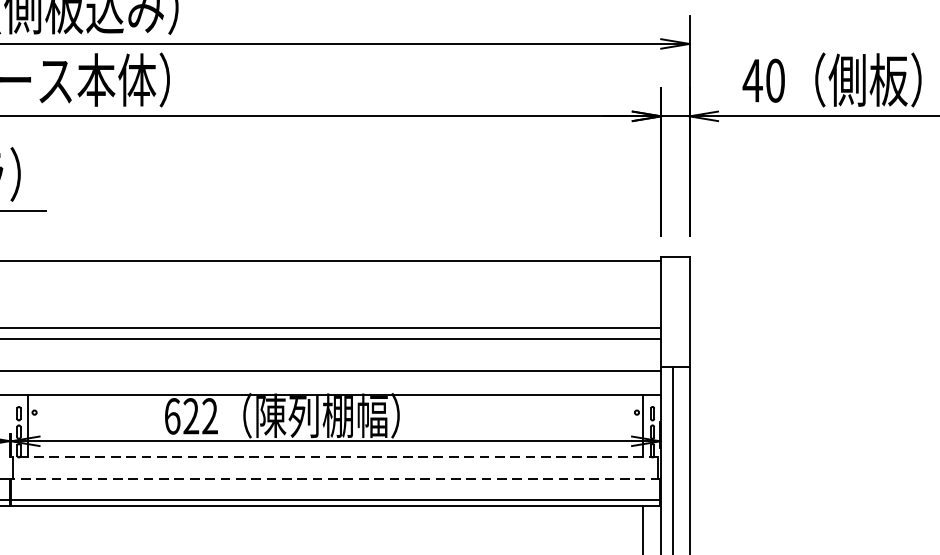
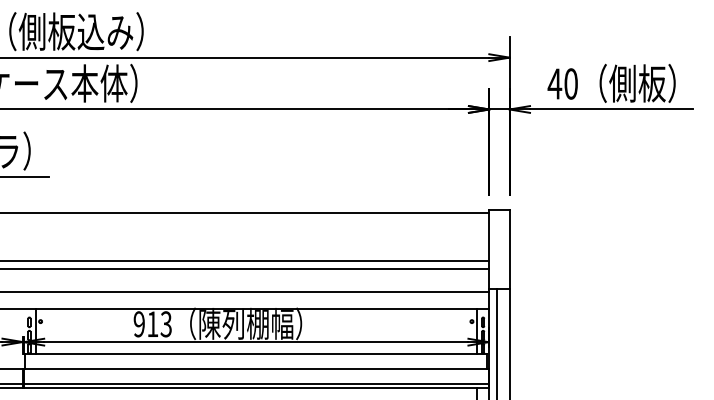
text: (190, 416) -> (152, 324), 622 -> 913
line: (336, 457) -> (256, 353), dashed -> solid
line: (334, 478) -> (255, 368), dashed -> solid

